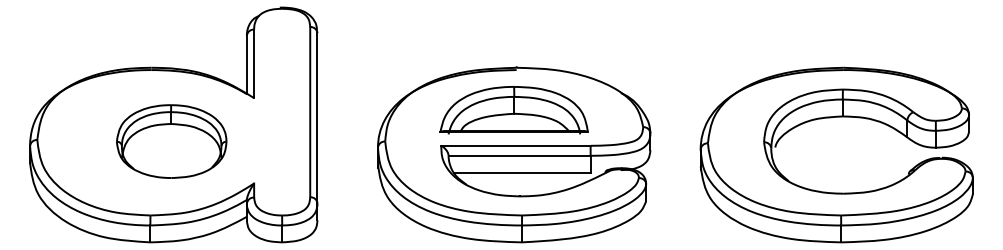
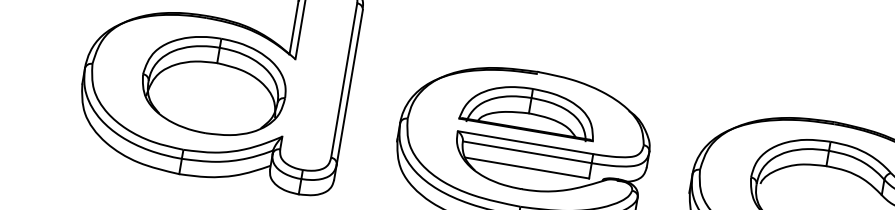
part: (171, 141) -> (213, 85), size x1.43

